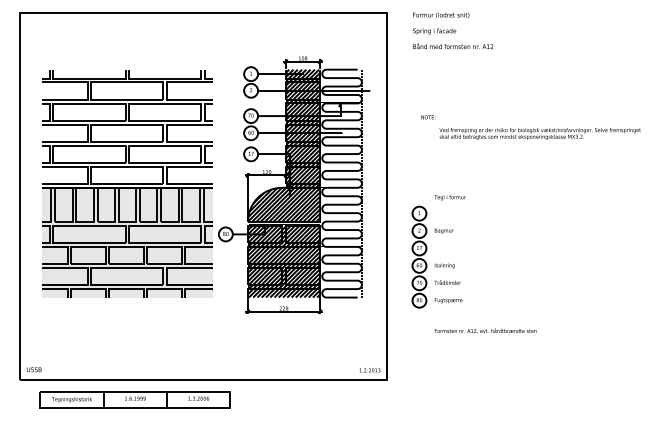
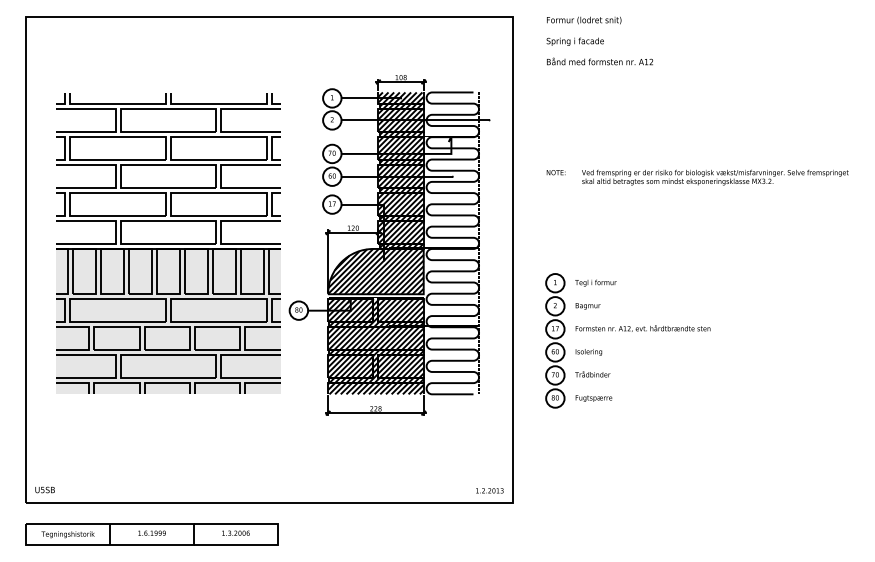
text: (427, 117) -> (555, 172), moved
text: (449, 197) -> (595, 282), moved
text: (485, 330) -> (642, 328), moved
part: (134, 399) -> (151, 534), moved

